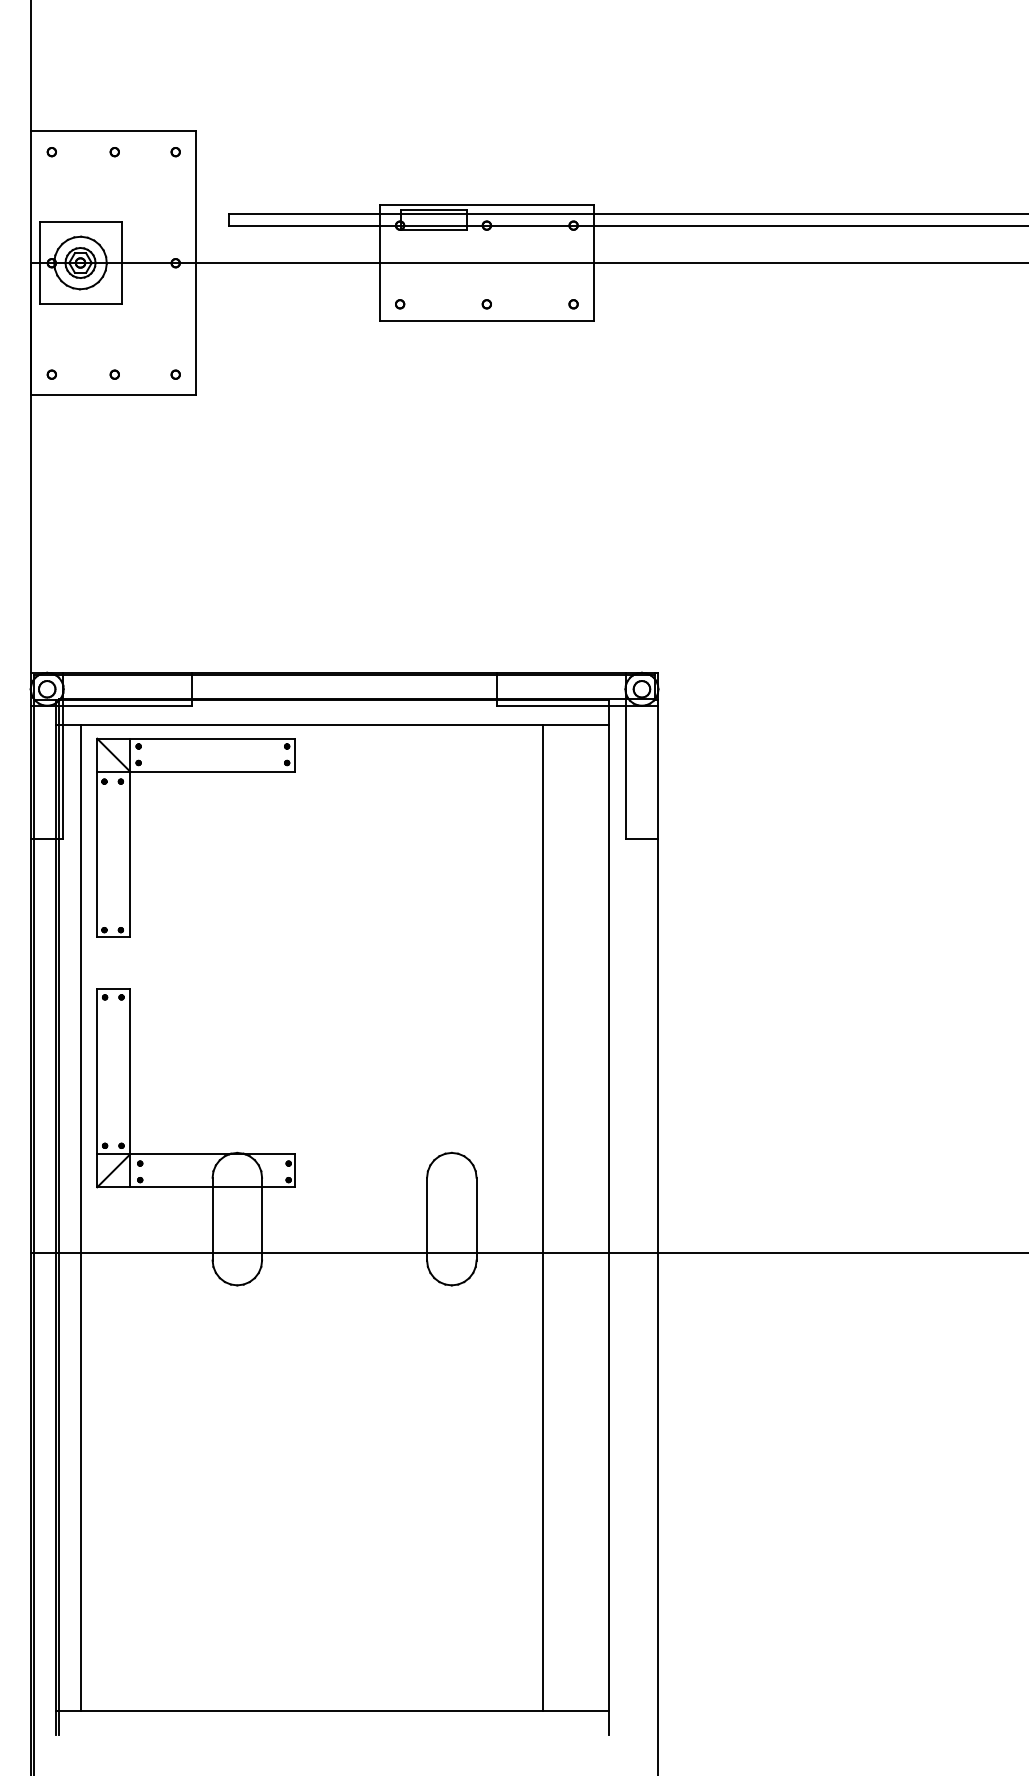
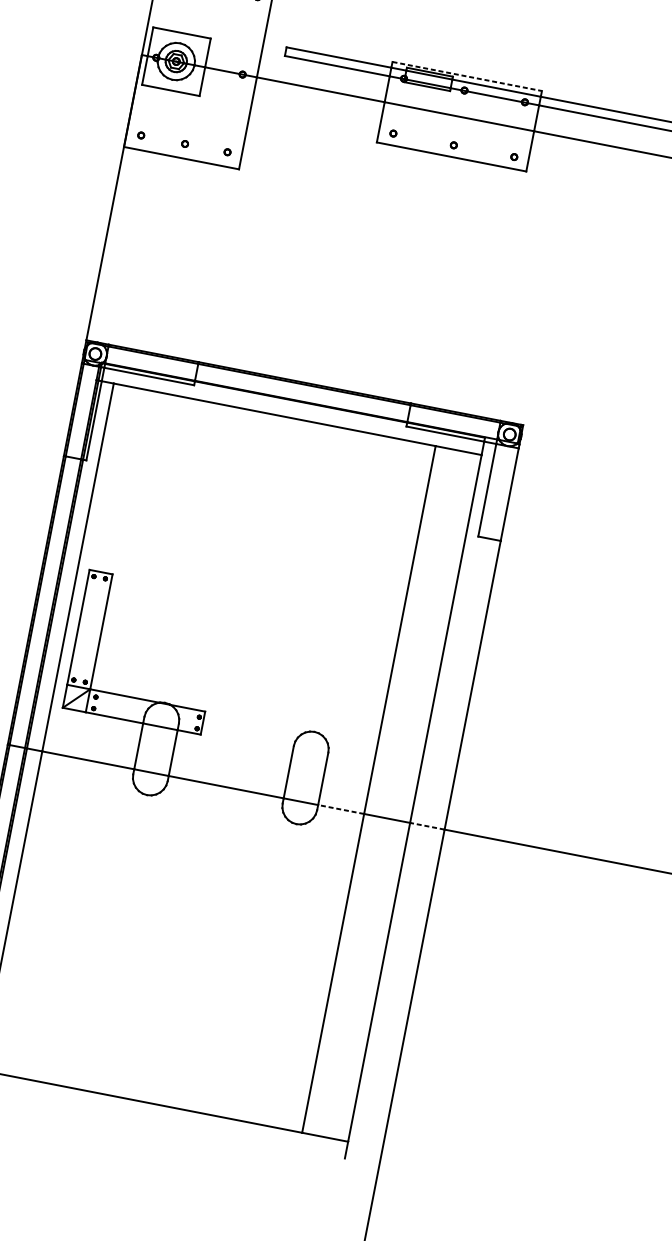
line: (487, 205) -> (467, 76), solid -> dashed
part: (195, 772) -> (187, 432), removed
line: (509, 1253) -> (341, 809), solid -> dashed
line: (633, 1253) -> (427, 826), solid -> dashed

